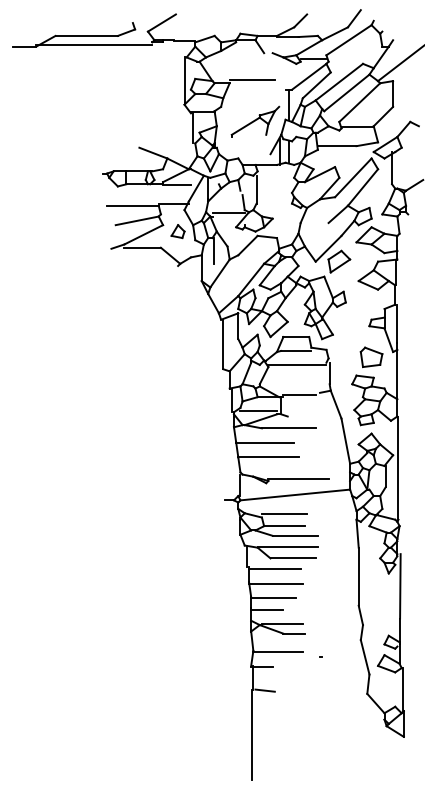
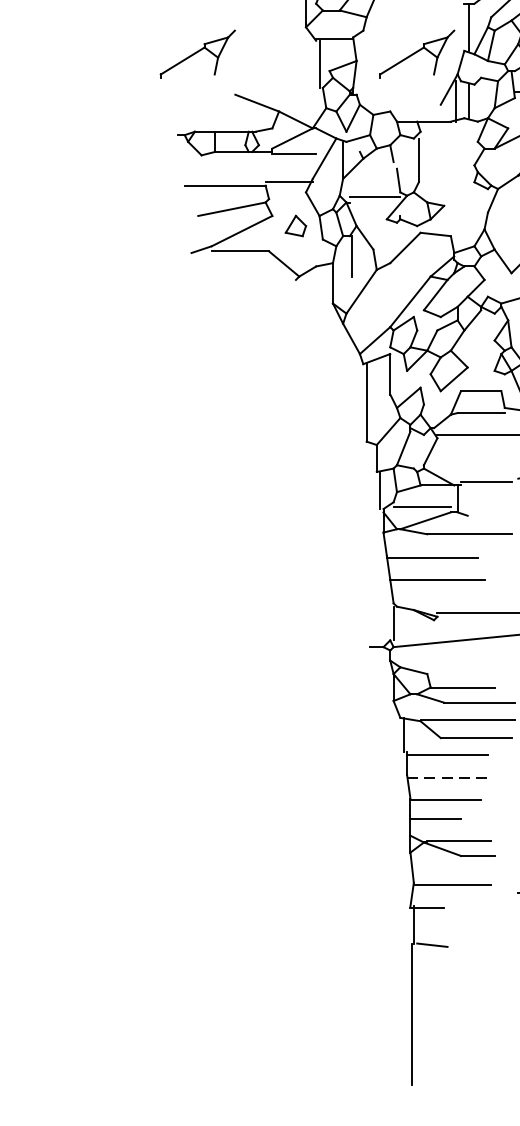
part: (115, 121) -> (197, 53), added
line: (284, 514) -> (462, 669), removed
line: (275, 584) -> (448, 778), solid -> dashed

